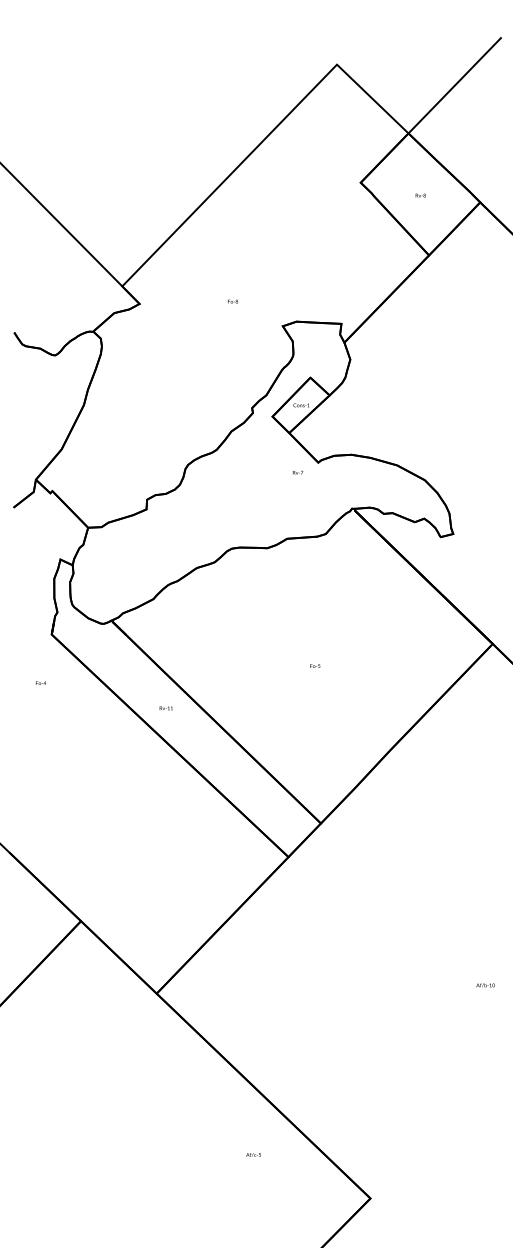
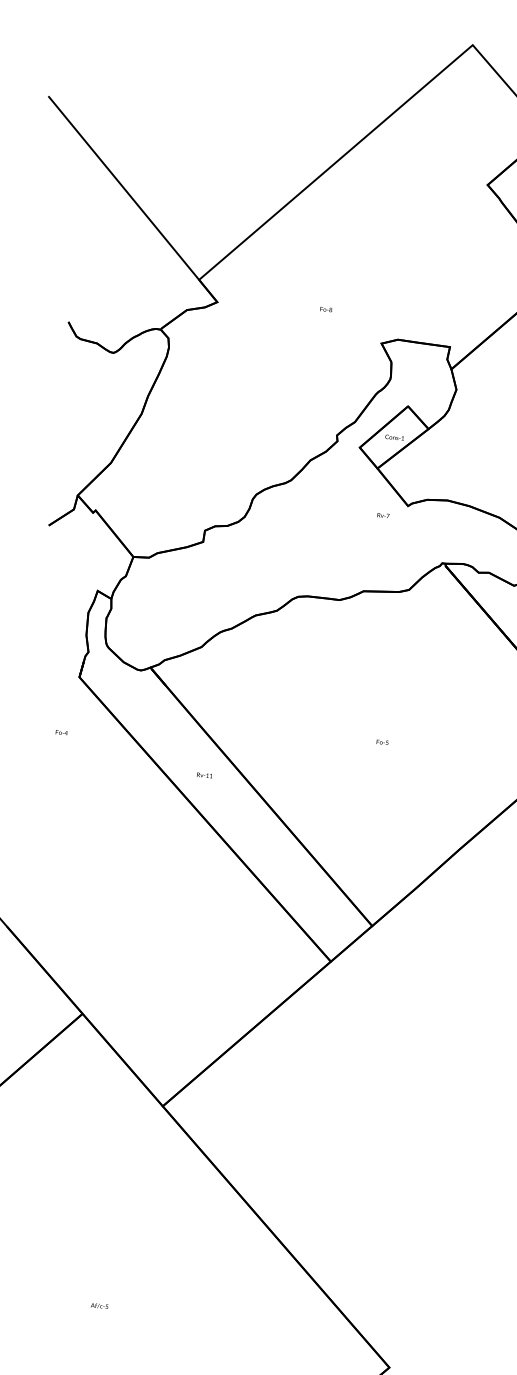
text: (253, 1154) -> (99, 1305), moved

